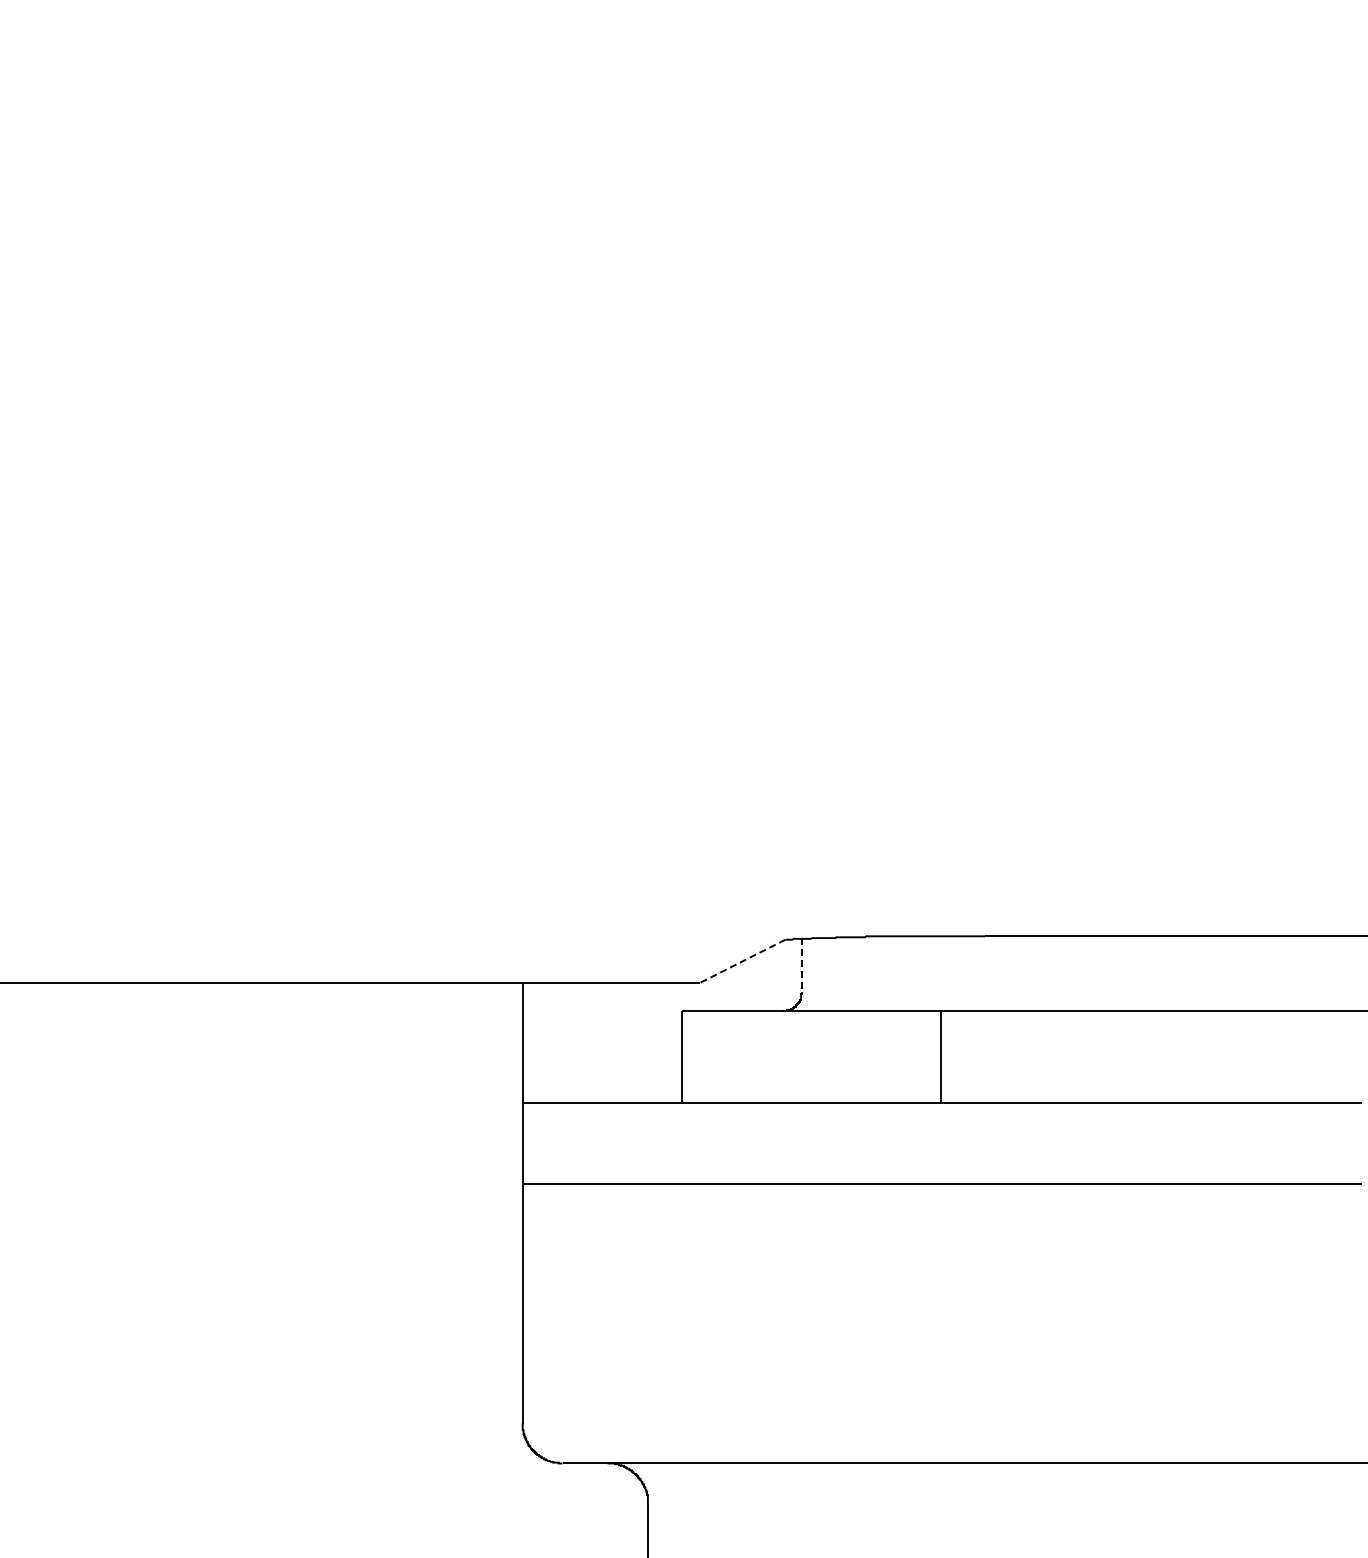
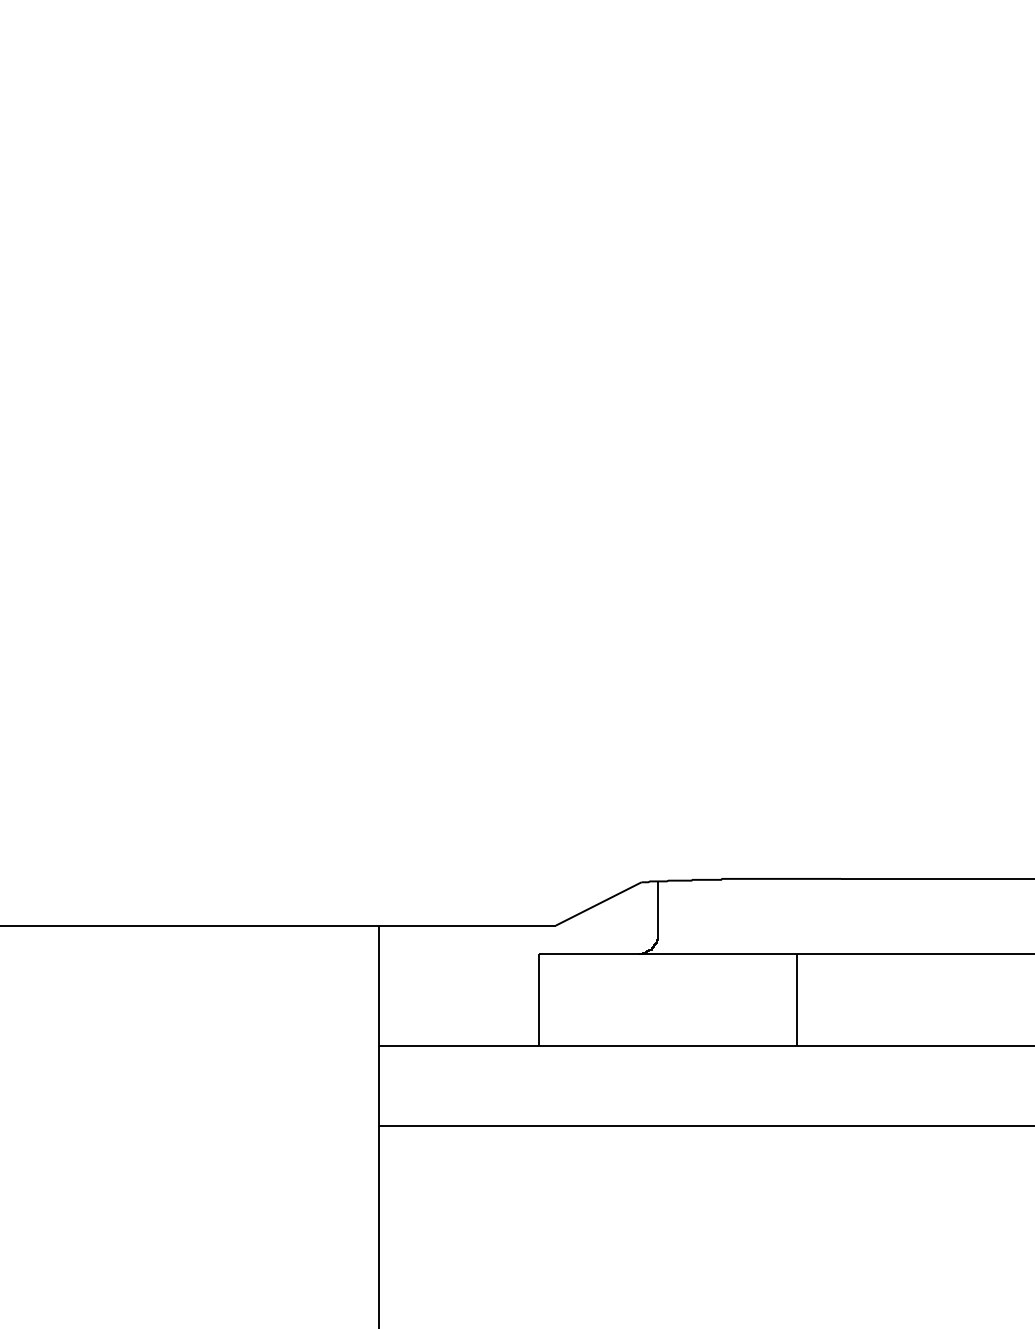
line: (742, 961) -> (598, 904), dashed -> solid
line: (802, 964) -> (658, 907), dashed -> solid

